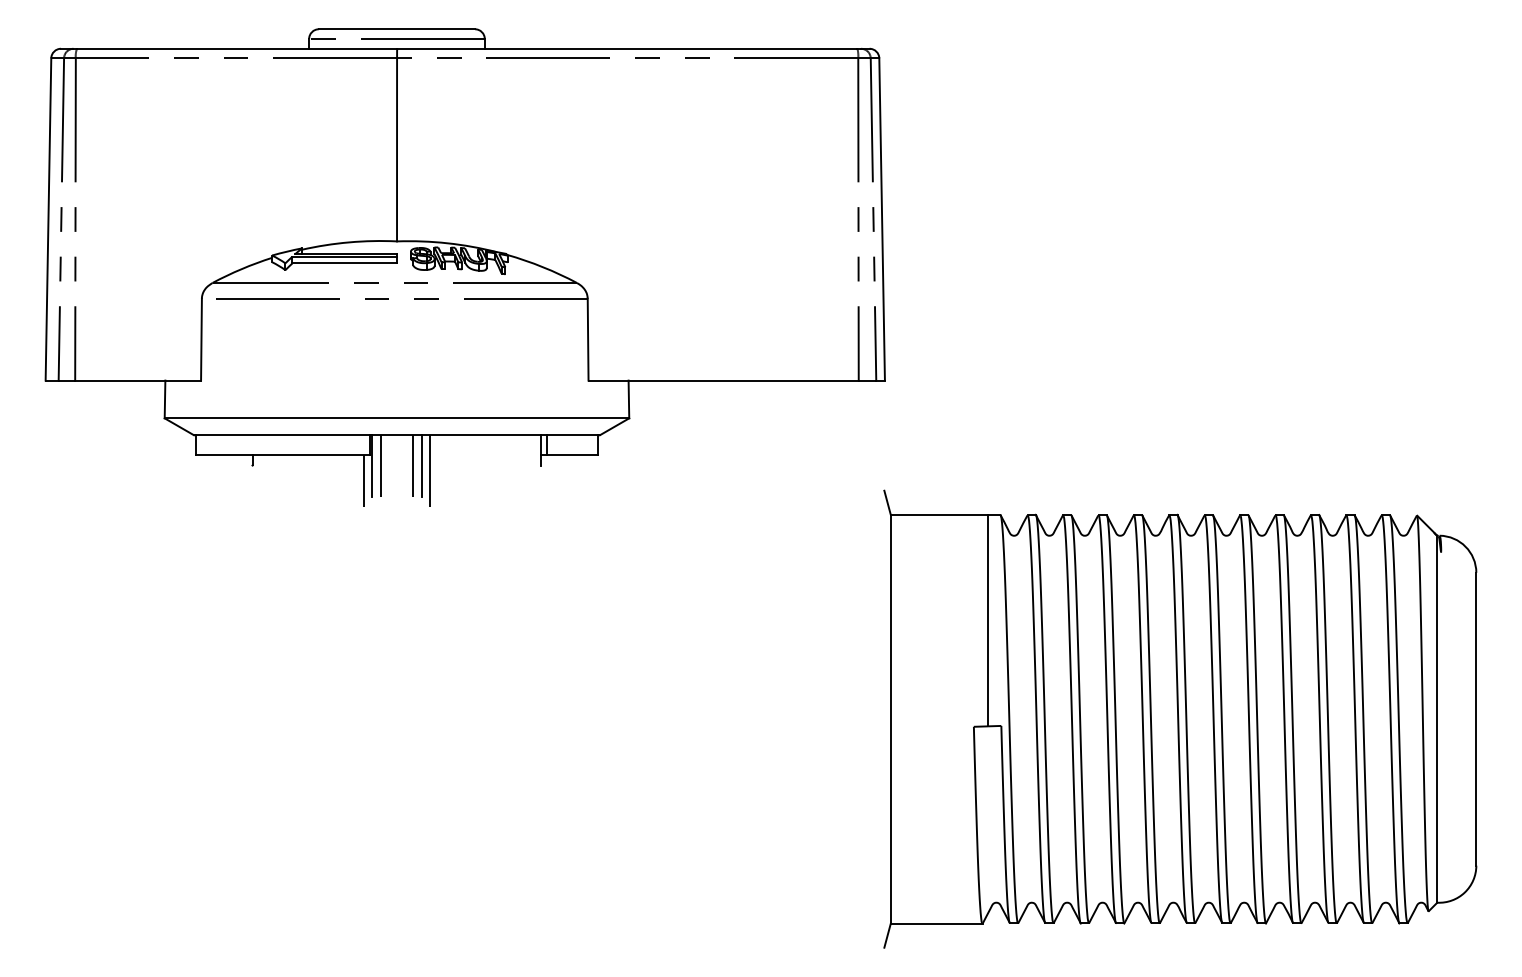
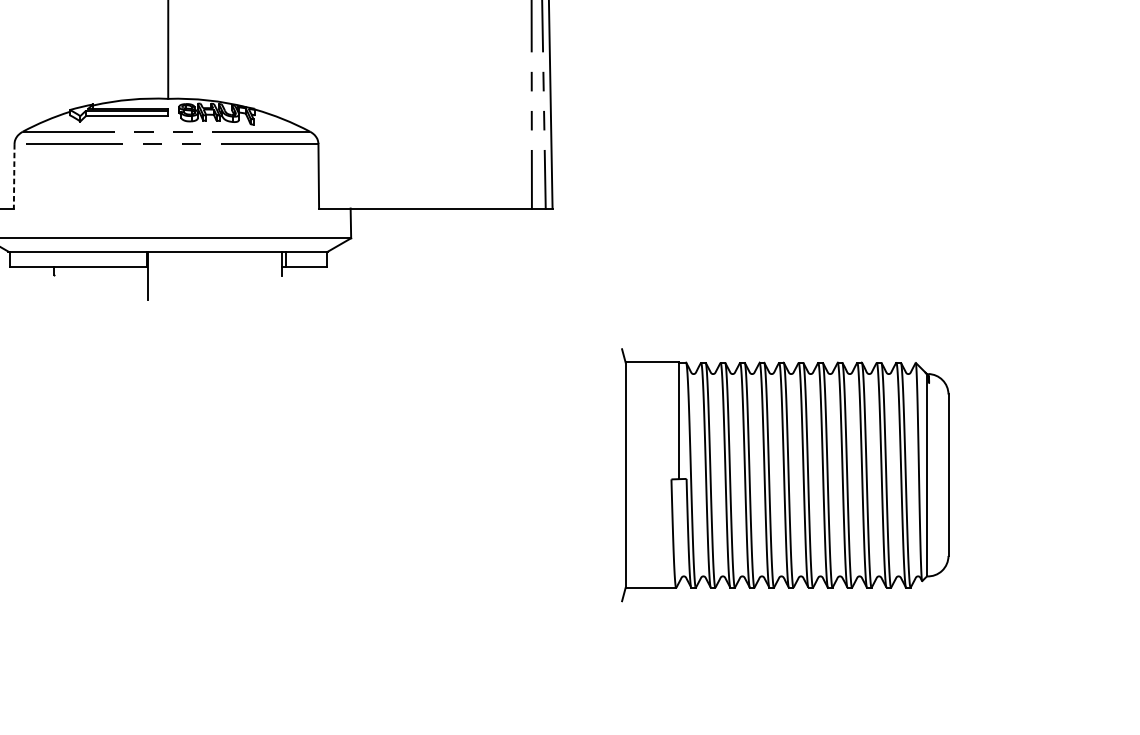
line: (201, 339) -> (14, 176), solid -> dashed
line: (381, 466) -> (156, 276), removed
line: (412, 466) -> (180, 276), removed
line: (422, 466) -> (188, 276), removed
line: (429, 470) -> (193, 279), removed
line: (364, 480) -> (142, 287), removed
part: (1180, 718) -> (785, 474), size x0.7

